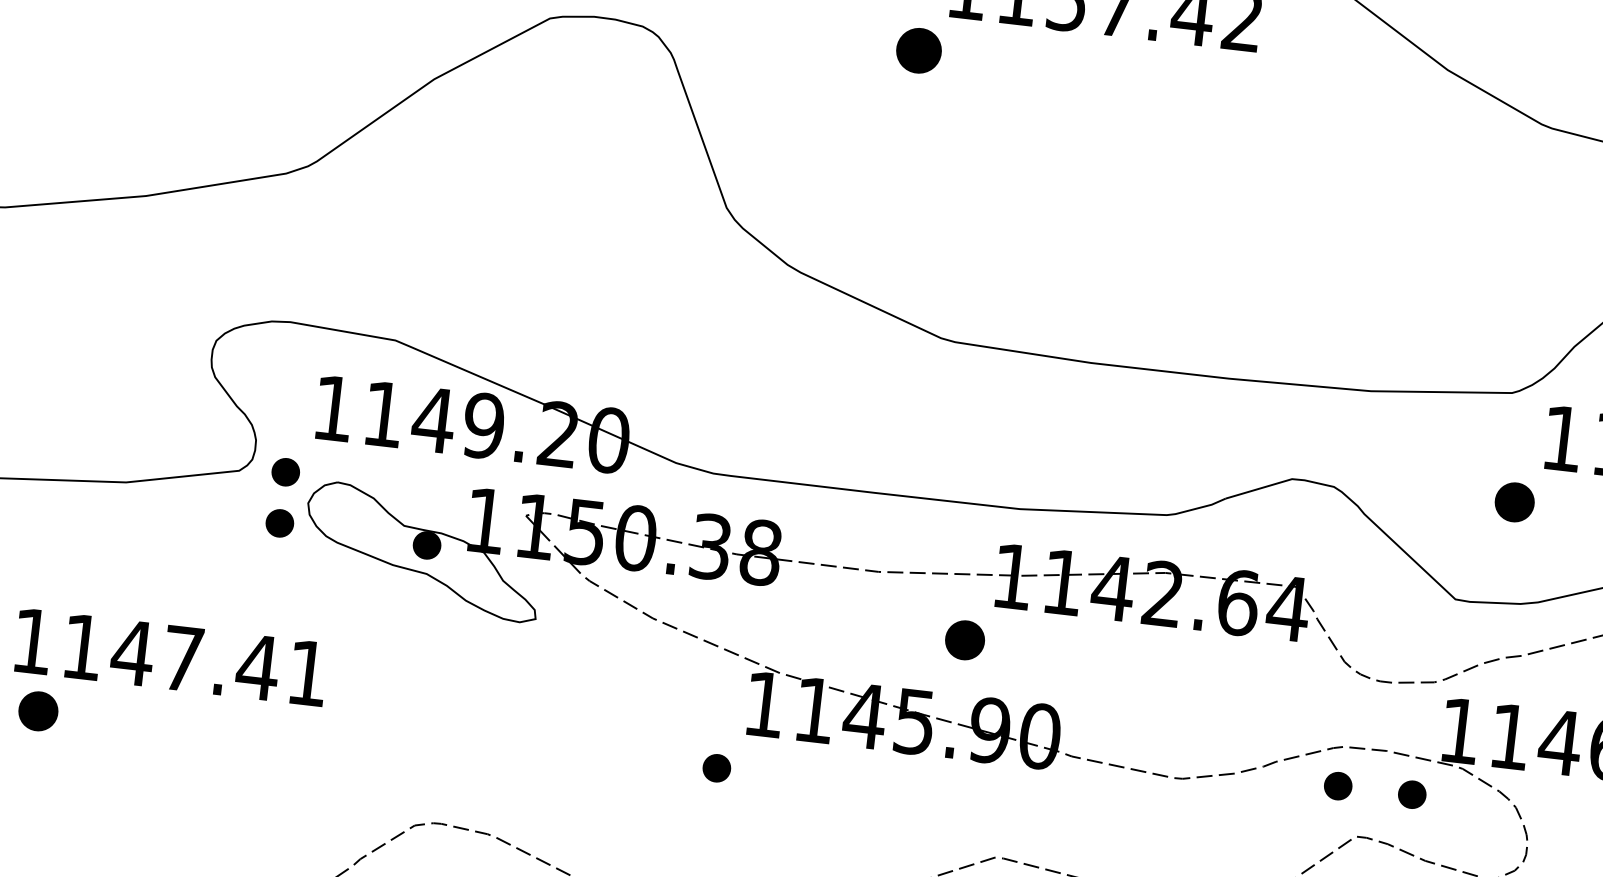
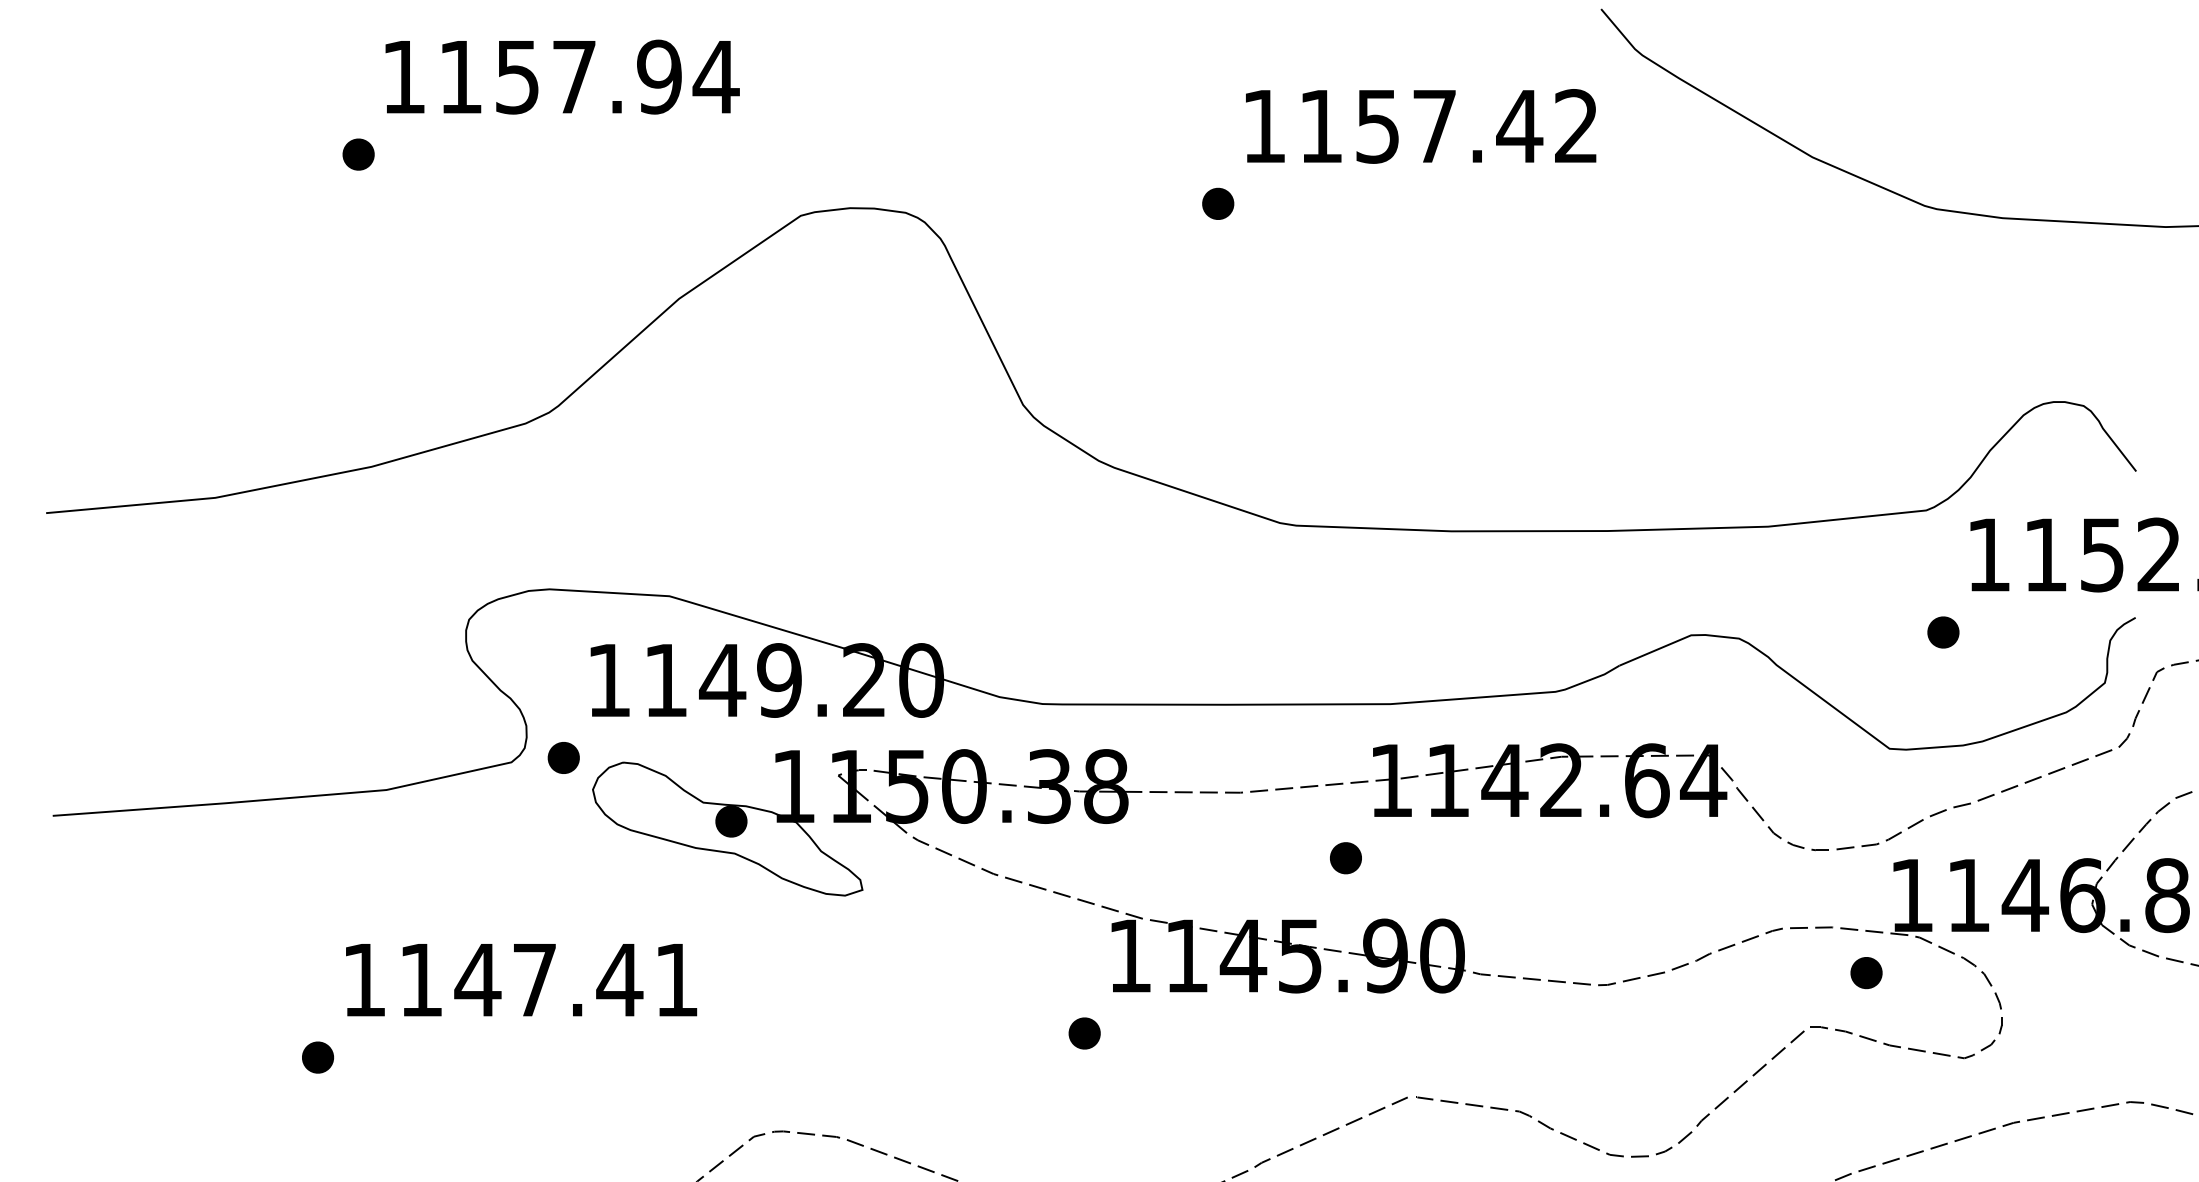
part: (919, 50) -> (1218, 203), size x0.62
part: (1514, 502) -> (1943, 632), size x0.71
part: (279, 522) -> (563, 815), removed
part: (964, 640) -> (1345, 858), size x0.71
text: (171, 657) -> (521, 980), moved
part: (39, 711) -> (318, 1057), size x0.71
part: (1338, 786) -> (1782, 973), removed

